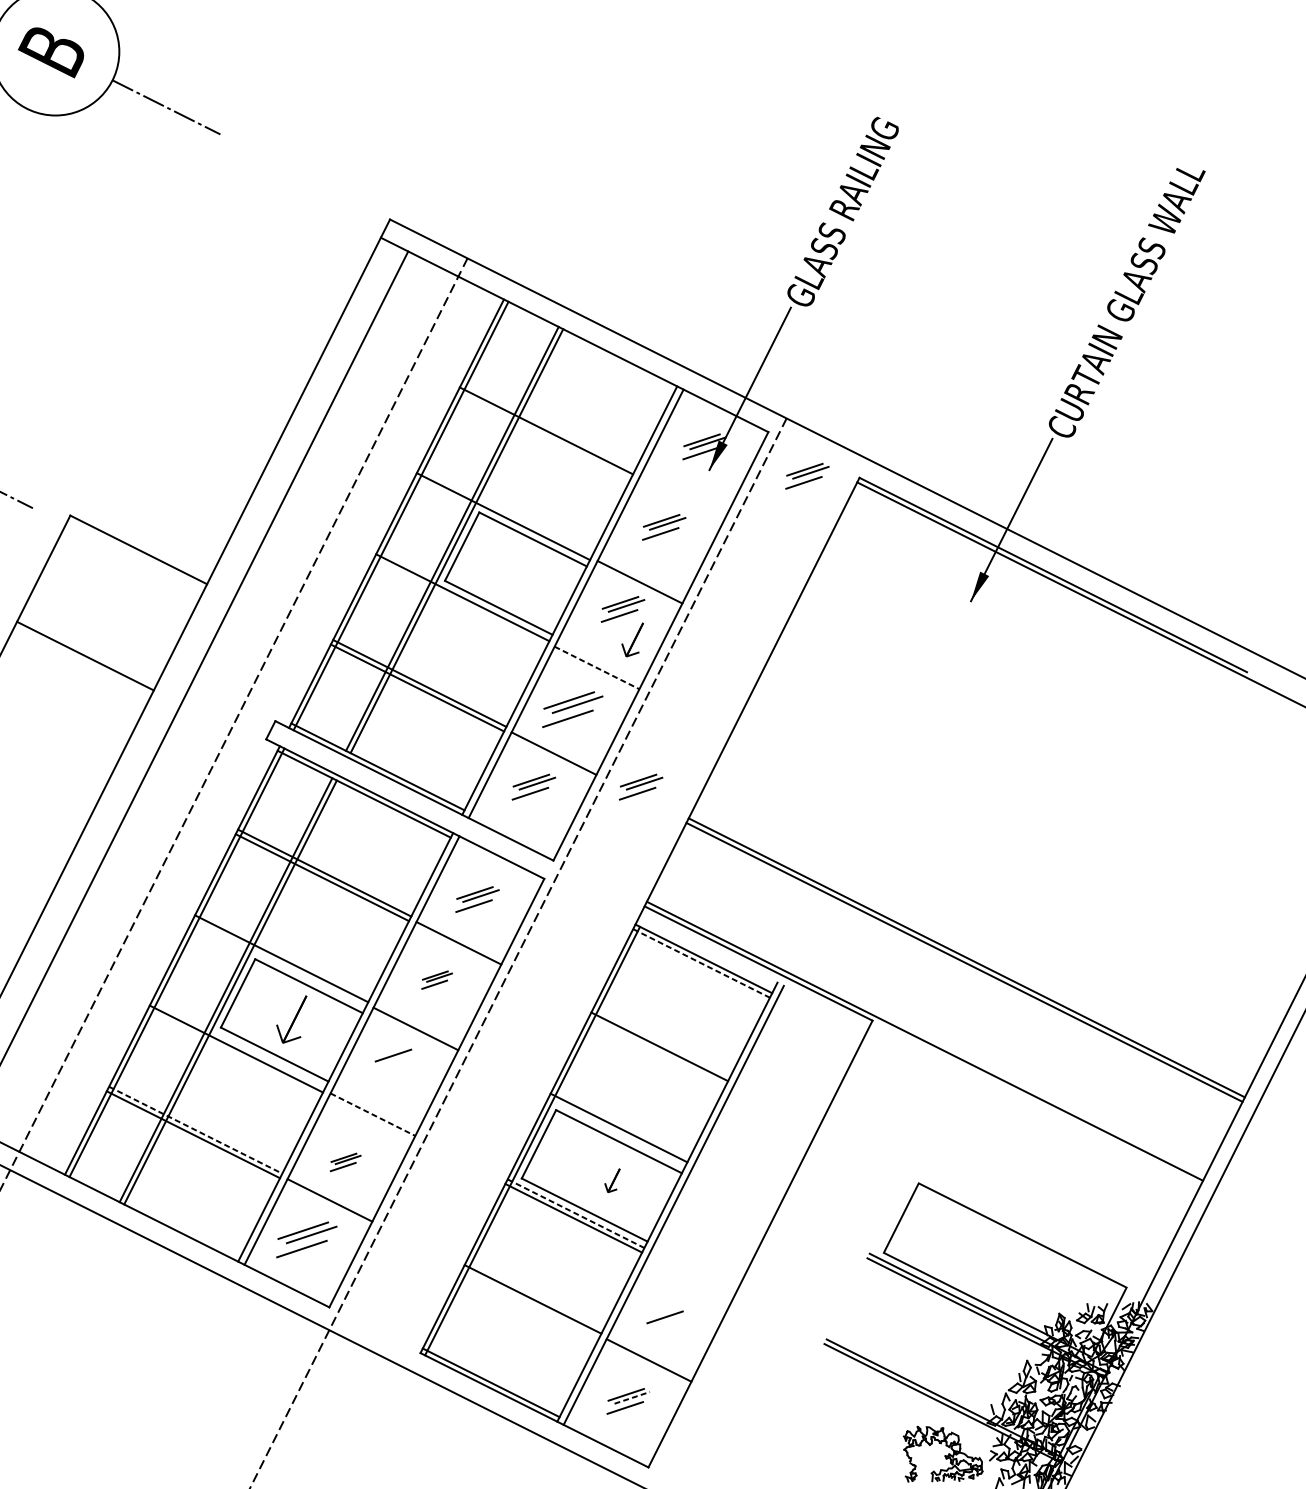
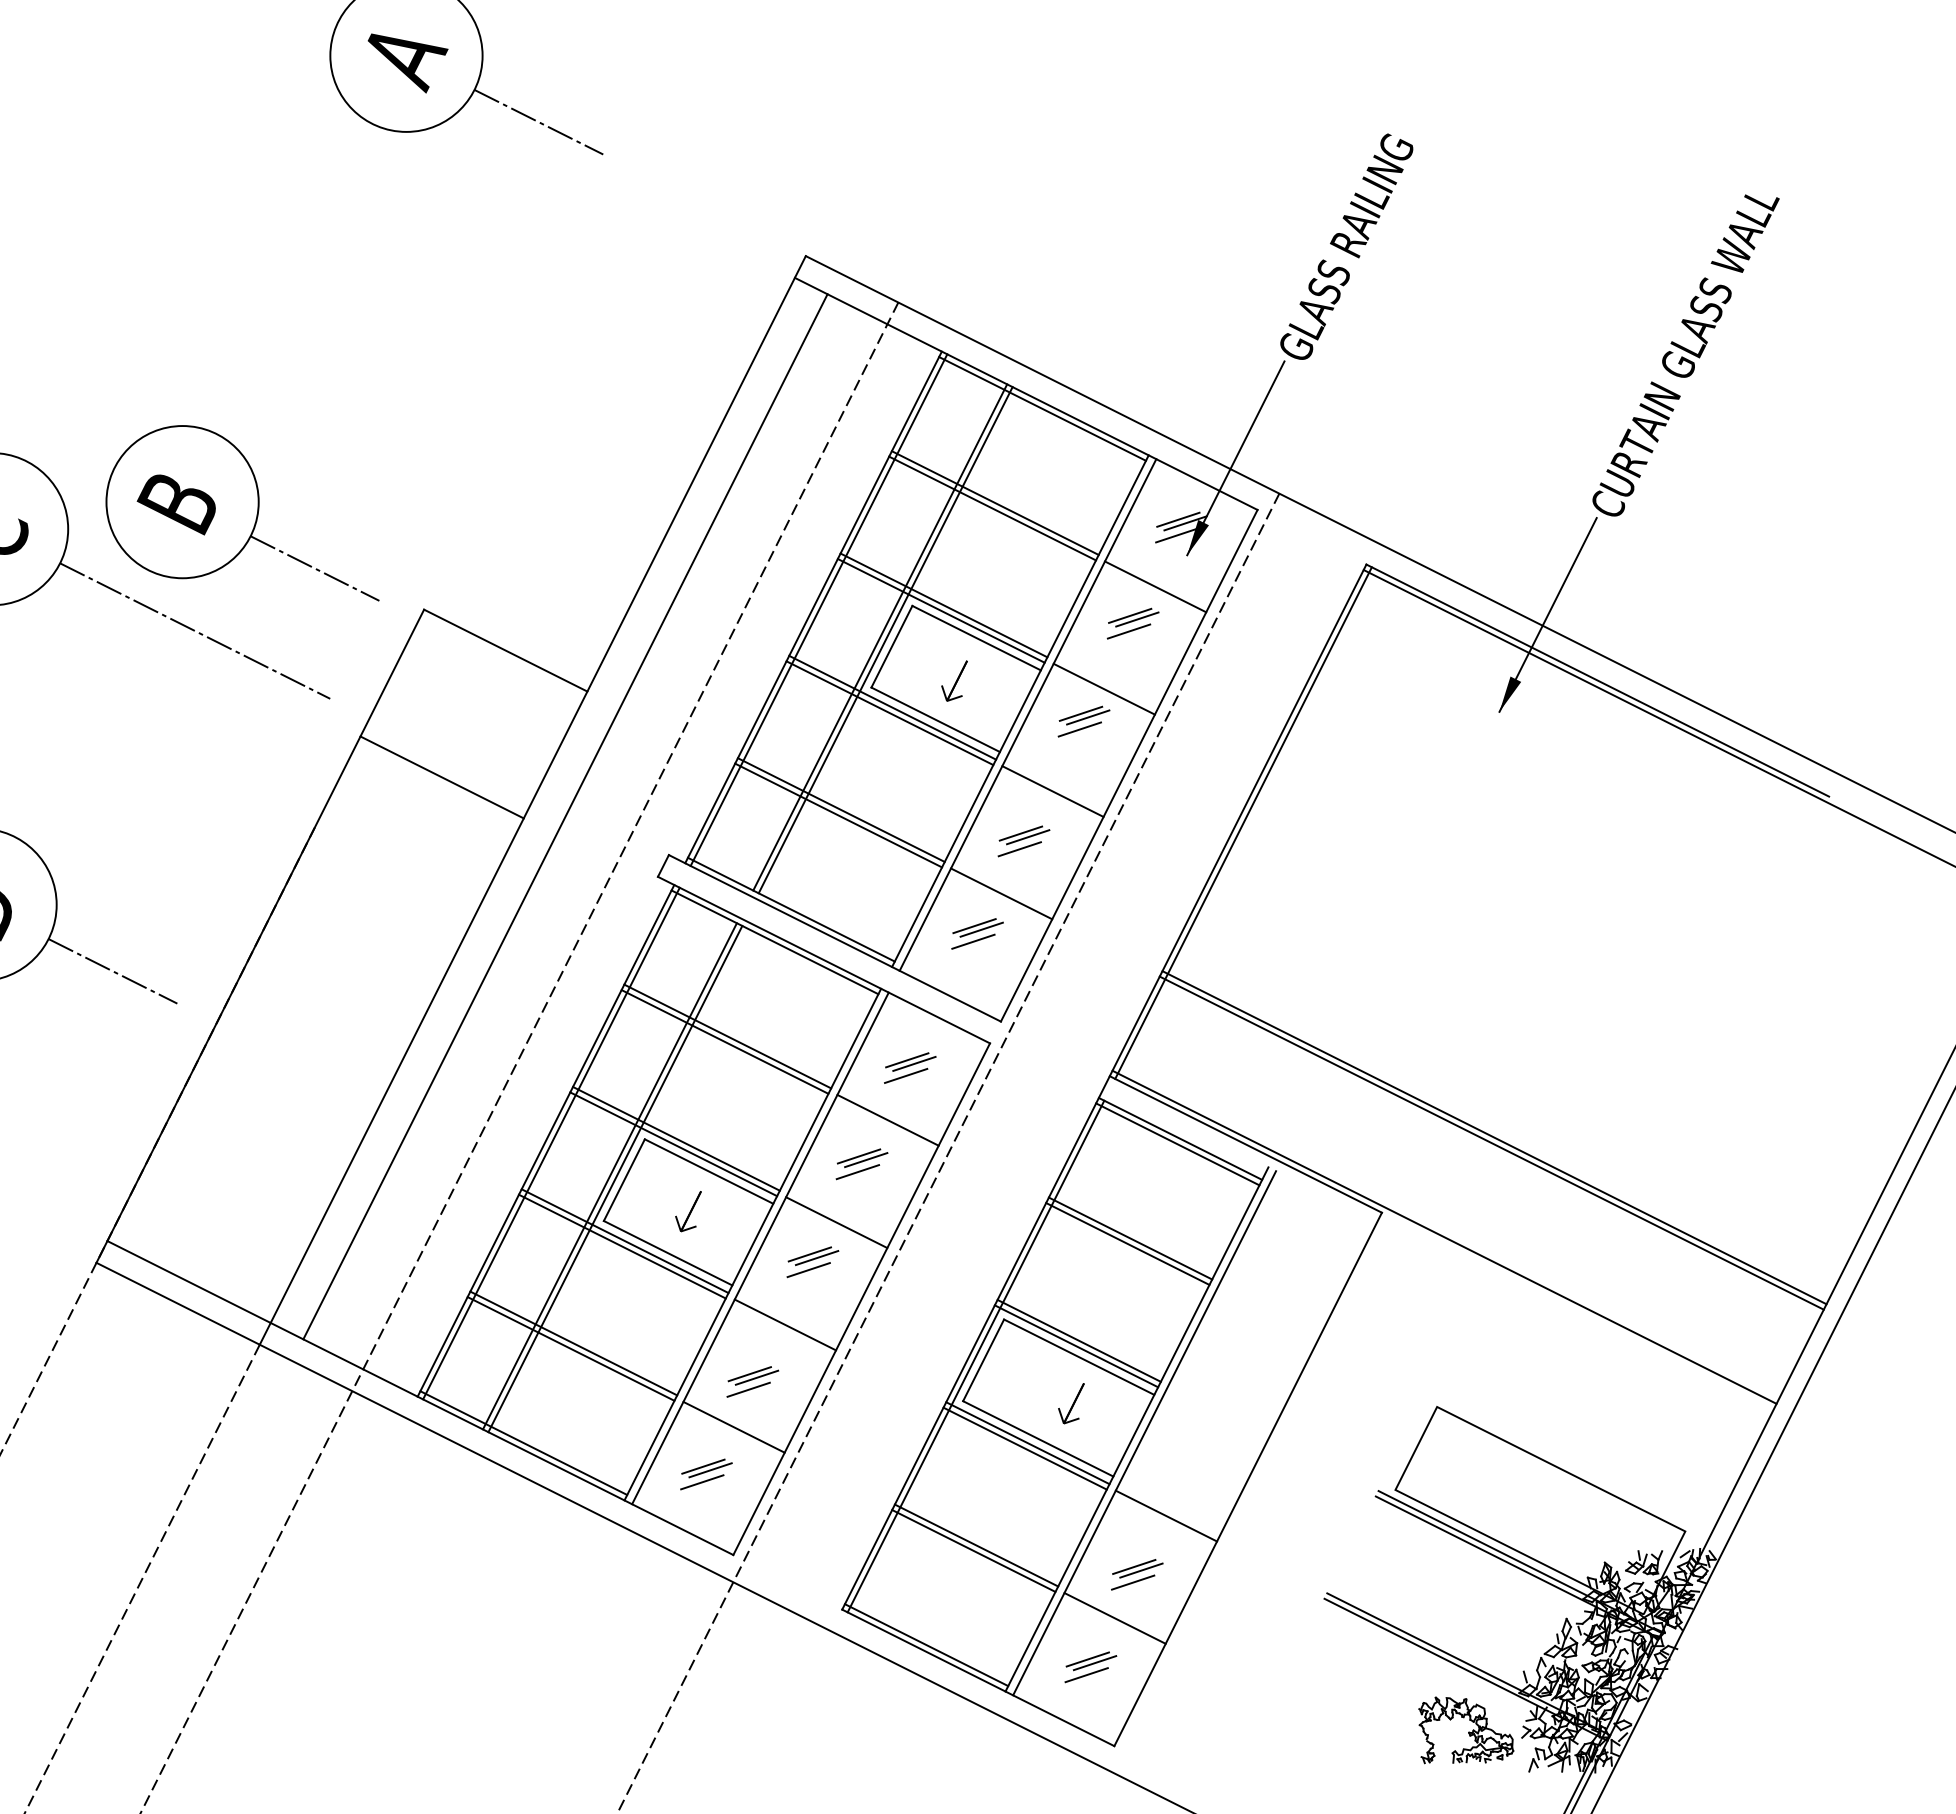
text: (53, 54) -> (404, 59), B -> A
line: (588, 347) -> (1042, 408), added
line: (548, 425) -> (994, 502), added
part: (806, 476) -> (1303, 562), removed
line: (682, 496) -> (1155, 586), added
line: (505, 512) -> (943, 605), added
line: (460, 602) -> (889, 713), added
part: (632, 639) -> (954, 680), moved
line: (596, 667) -> (1052, 791), dashed -> solid
line: (756, 693) -> (1243, 822), added
part: (572, 709) -> (1023, 841), size x0.71
part: (641, 786) -> (1105, 933), removed
line: (279, 963) -> (673, 1144), added
line: (702, 963) -> (1178, 1144), dashed -> solid
part: (436, 980) -> (861, 1164), size x1.43
part: (291, 1019) -> (688, 1211), size x0.71
line: (661, 1042) -> (1130, 1238), added
line: (238, 1044) -> (624, 1241), added
line: (398, 1059) -> (816, 1258), added
line: (392, 1069) -> (808, 1270), added
line: (373, 1114) -> (785, 1324), dashed -> solid
line: (195, 1130) -> (573, 1343), dashed -> solid
line: (616, 1132) -> (1076, 1346), added
part: (345, 1162) -> (752, 1381), size x1.43
part: (612, 1180) -> (1071, 1403), size x1.43
line: (153, 1213) -> (523, 1442), added
line: (576, 1213) -> (1028, 1443), dashed -> solid
part: (306, 1239) -> (706, 1474), size x0.71
line: (692, 1274) -> (1166, 1515), added
line: (530, 1303) -> (973, 1550), added
line: (671, 1320) -> (1141, 1570), added
line: (664, 1330) -> (1133, 1582), added
line: (632, 1397) -> (1095, 1662), dashed -> solid

